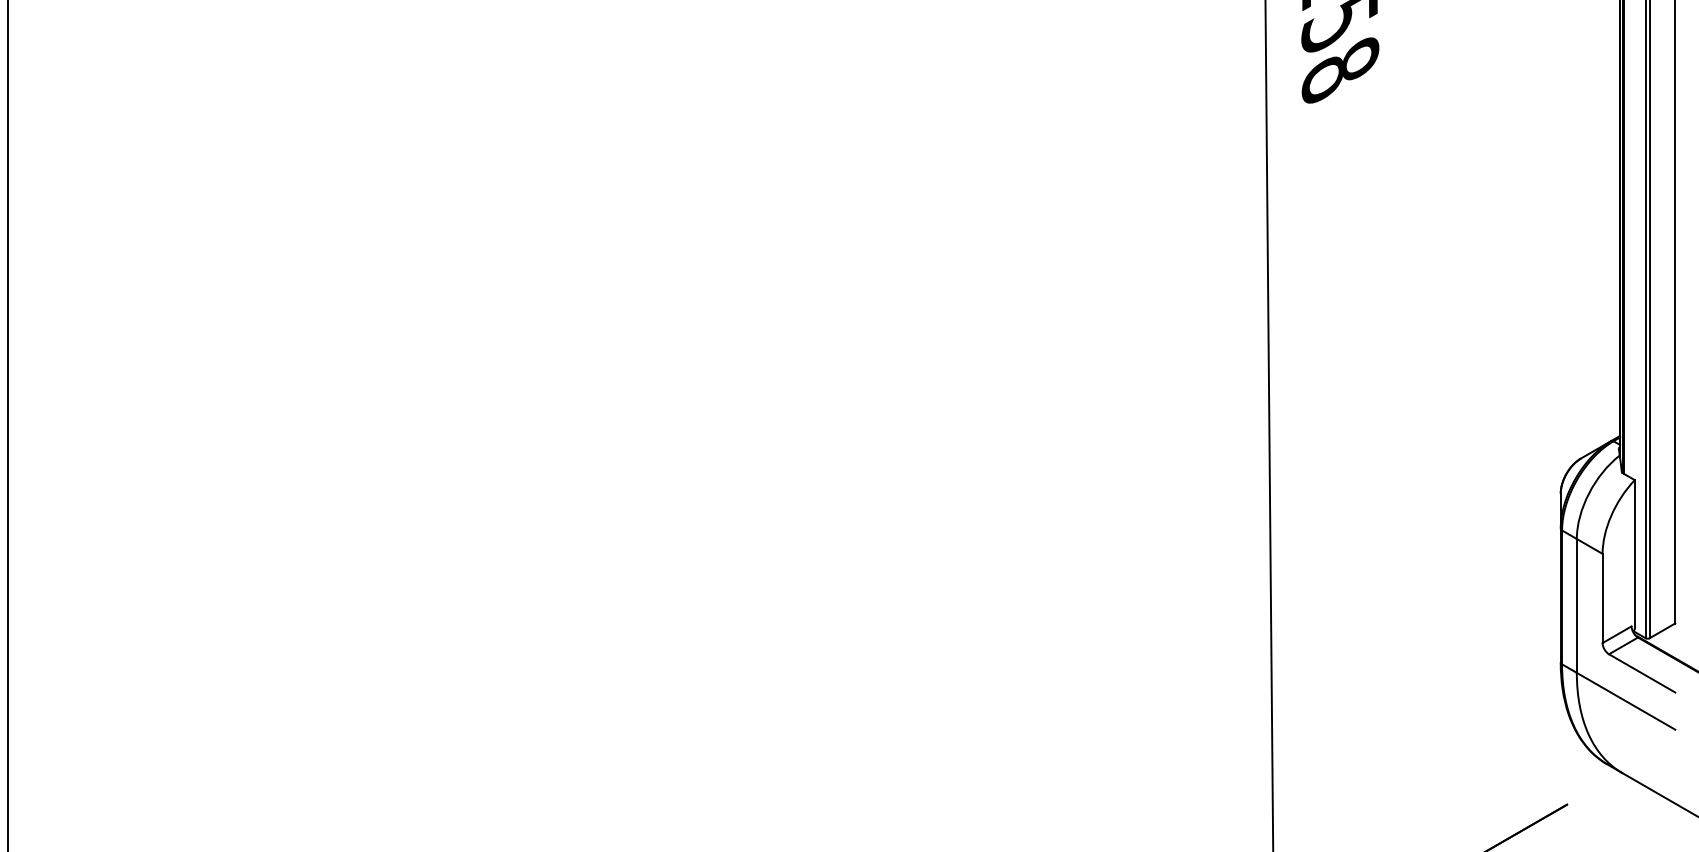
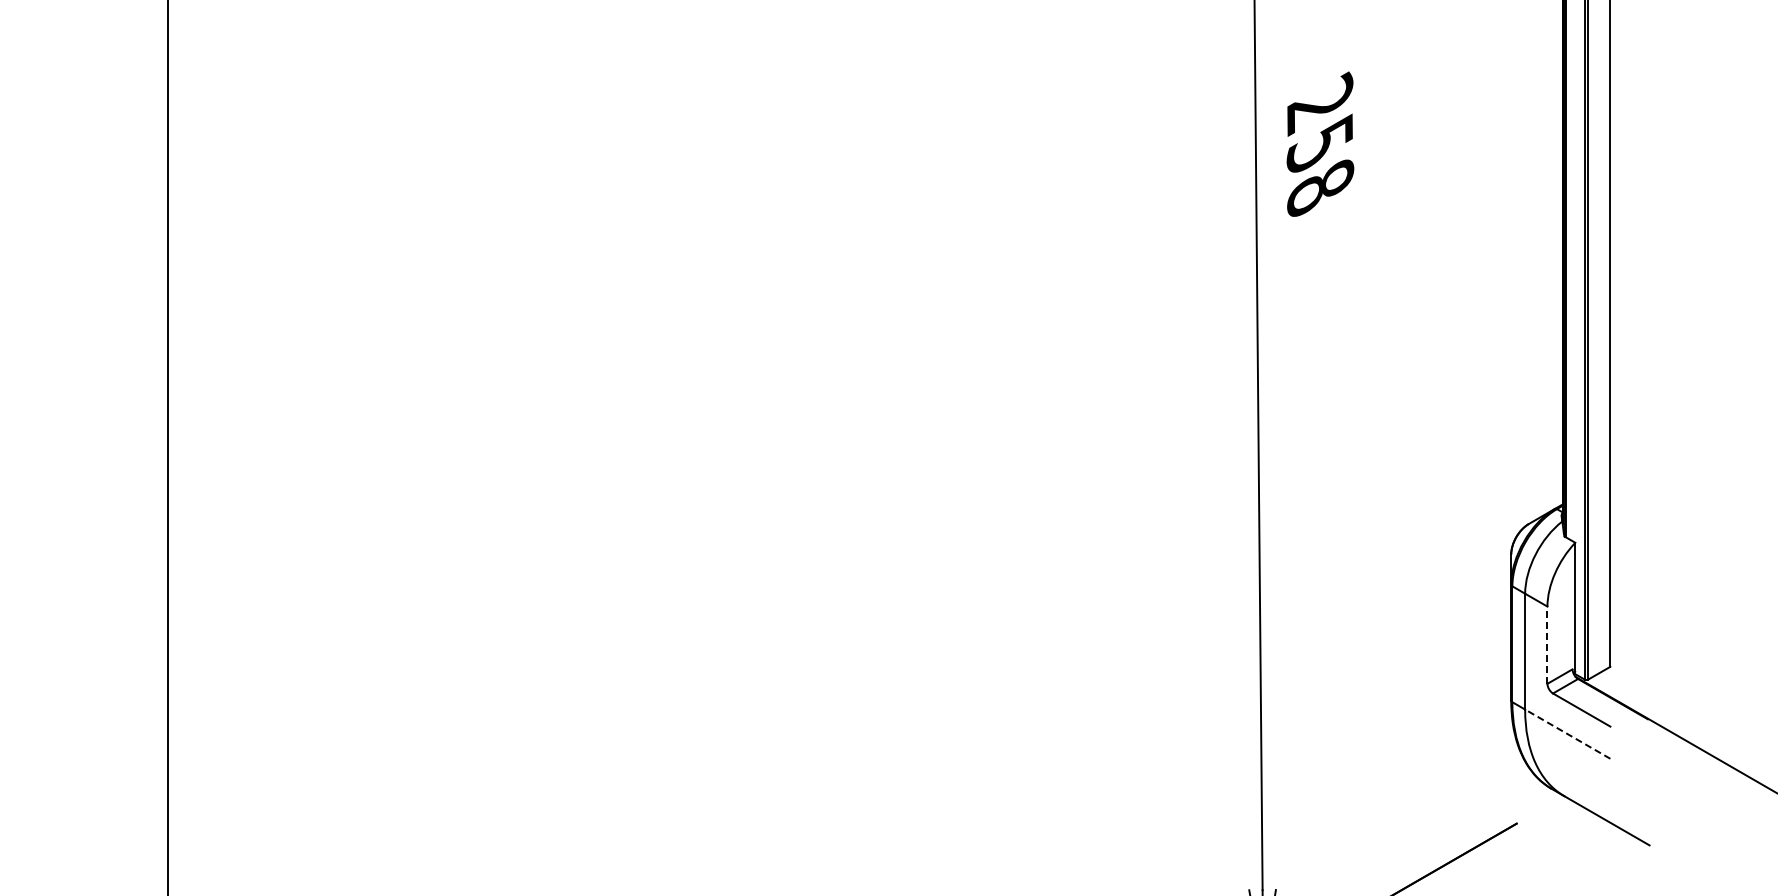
line: (1602, 598) -> (1547, 645), solid -> dashed
line: (1625, 700) -> (1567, 733), solid -> dashed

